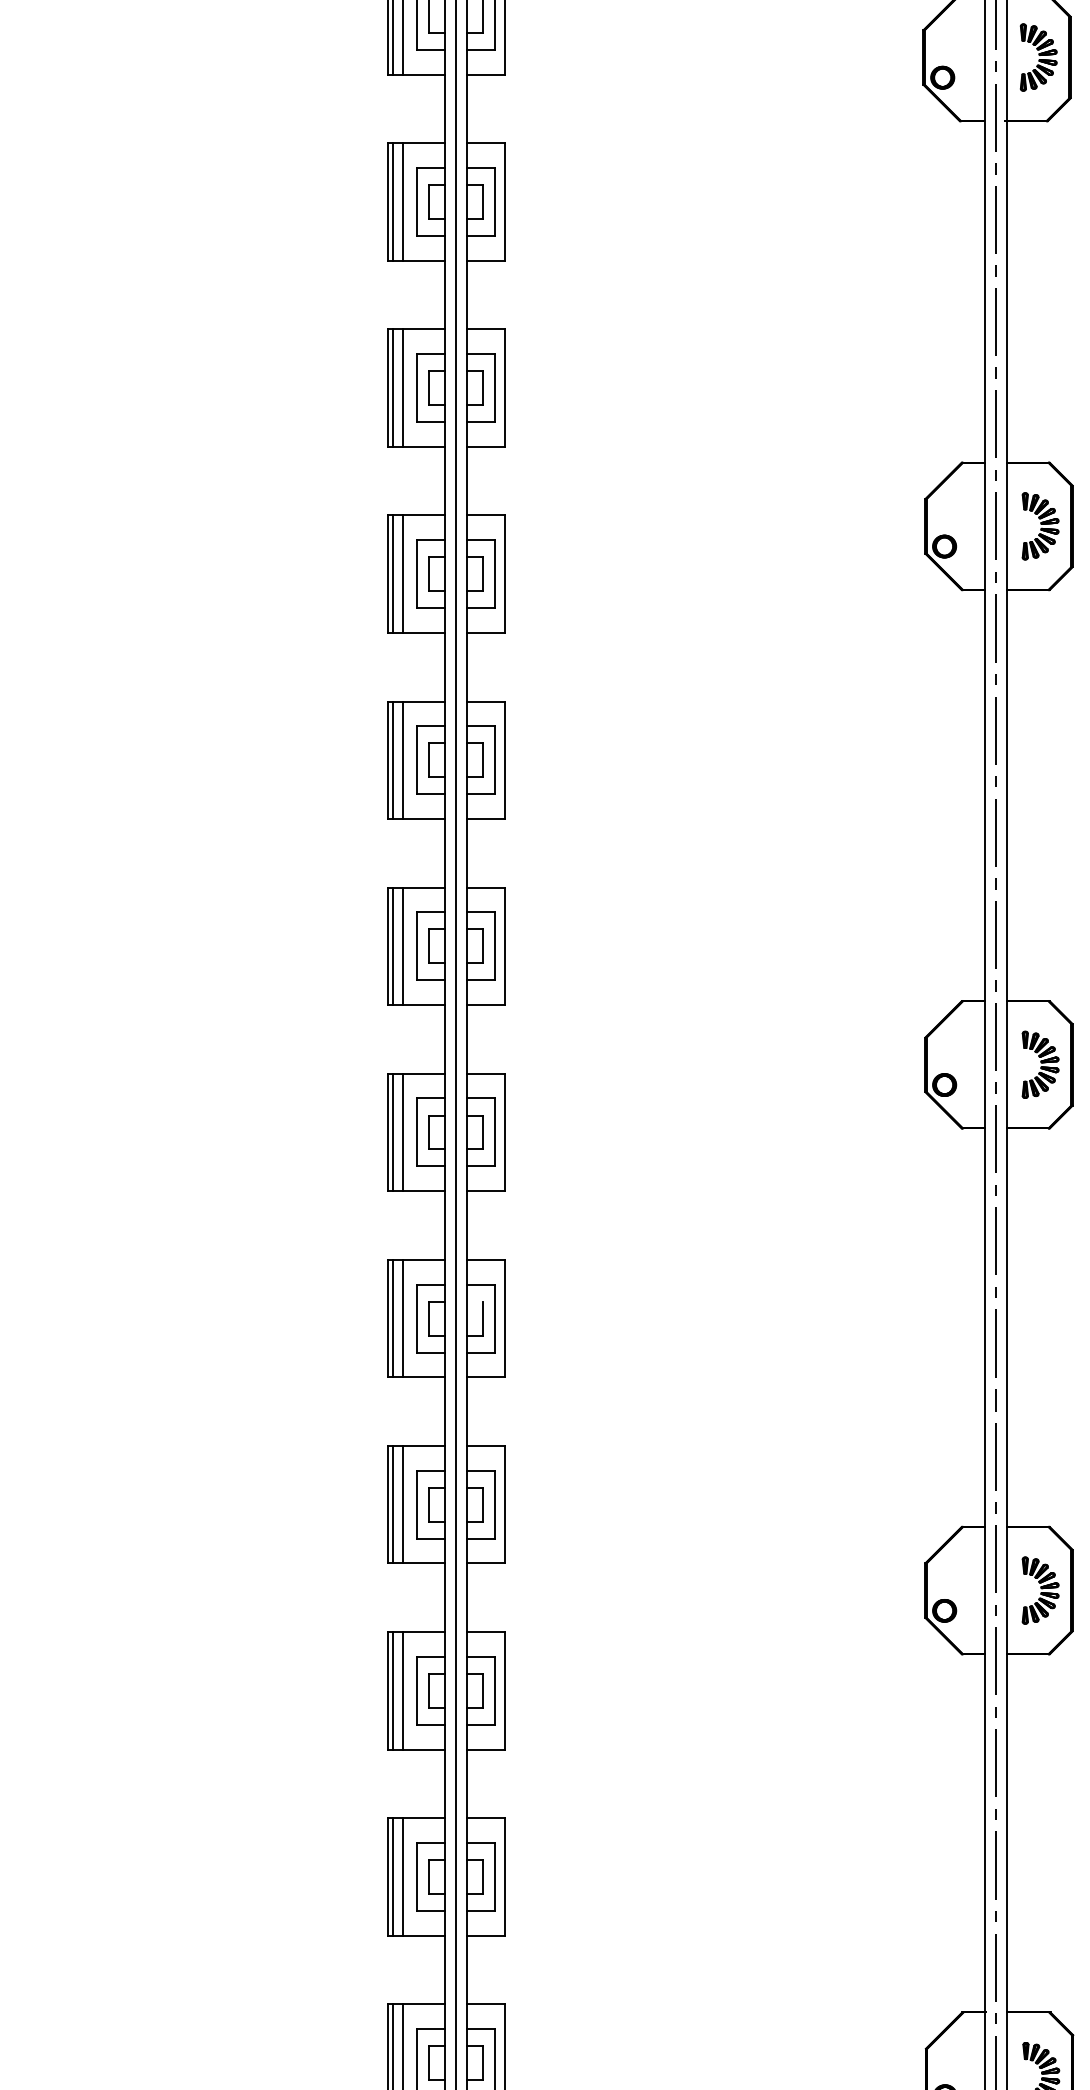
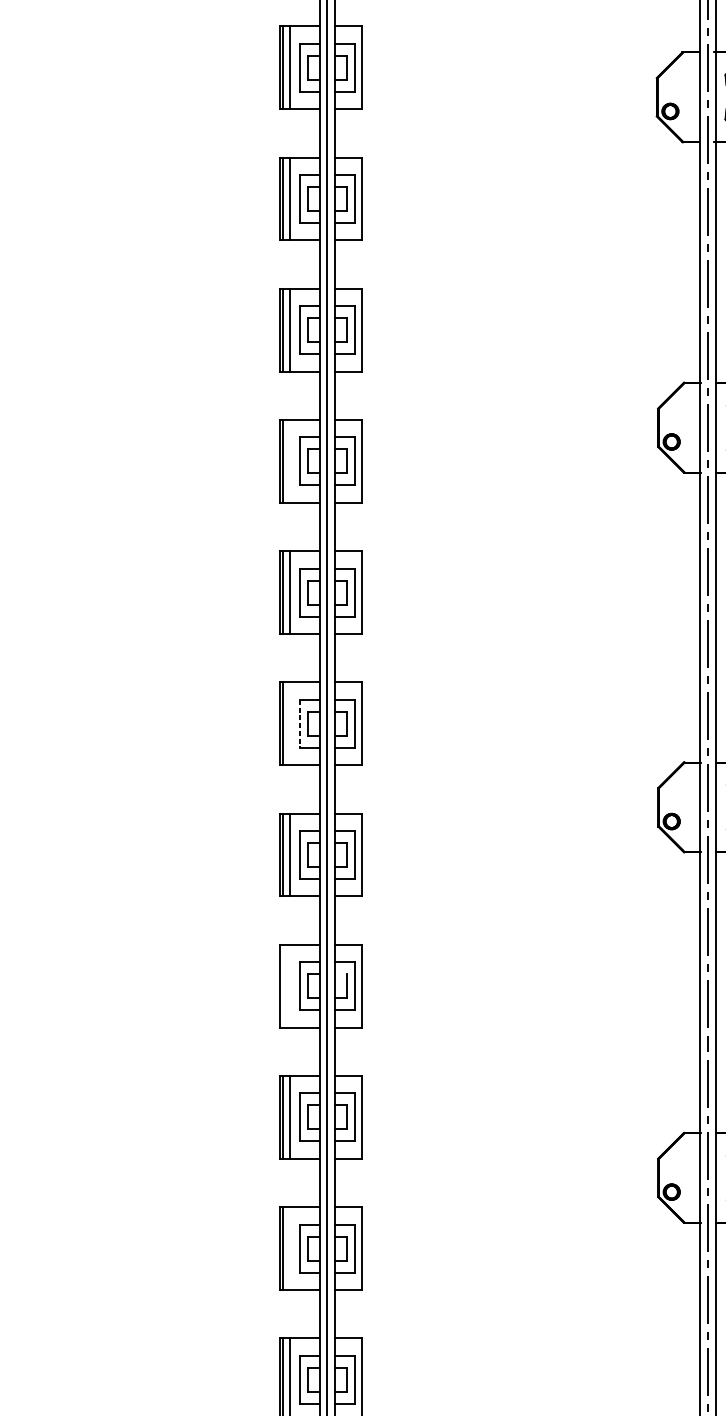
line: (402, 573) -> (289, 460), removed
line: (402, 946) -> (289, 723), removed
line: (416, 946) -> (299, 723), solid -> dashed
line: (393, 1318) -> (283, 986), removed
line: (402, 1318) -> (289, 986), removed
line: (402, 1690) -> (289, 1248), removed

